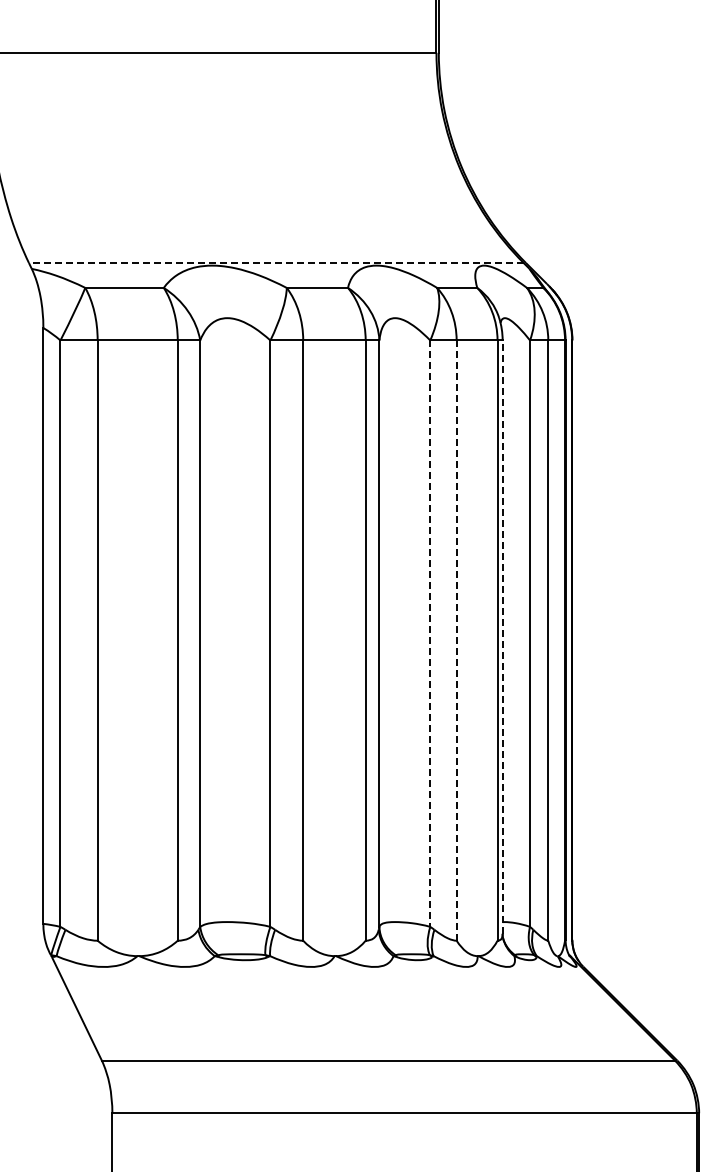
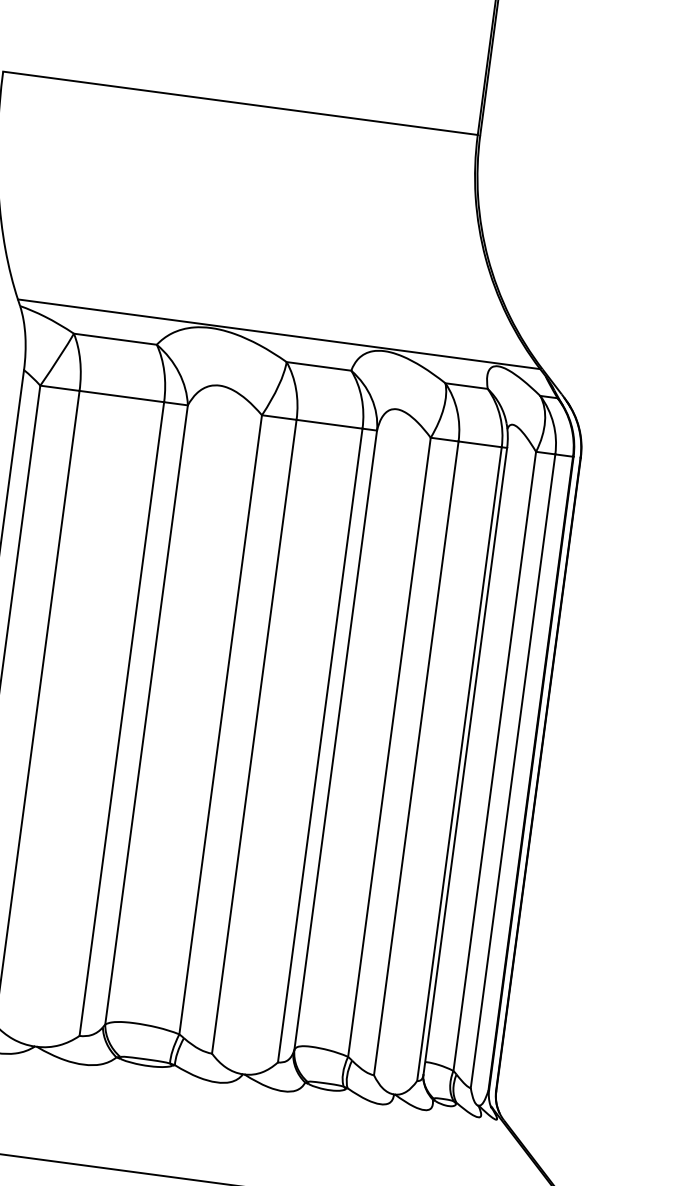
line: (275, 262) -> (278, 333), dashed -> solid
line: (430, 634) -> (389, 748), dashed -> solid
line: (502, 637) -> (465, 761), dashed -> solid
line: (456, 640) -> (416, 758), dashed -> solid

